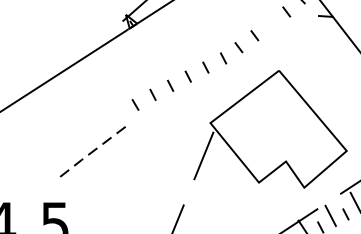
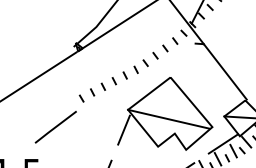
line: (270, 23) -> (165, 48), added
line: (275, 137) -> (168, 118), added
line: (93, 151) -> (55, 127), dashed -> solid

